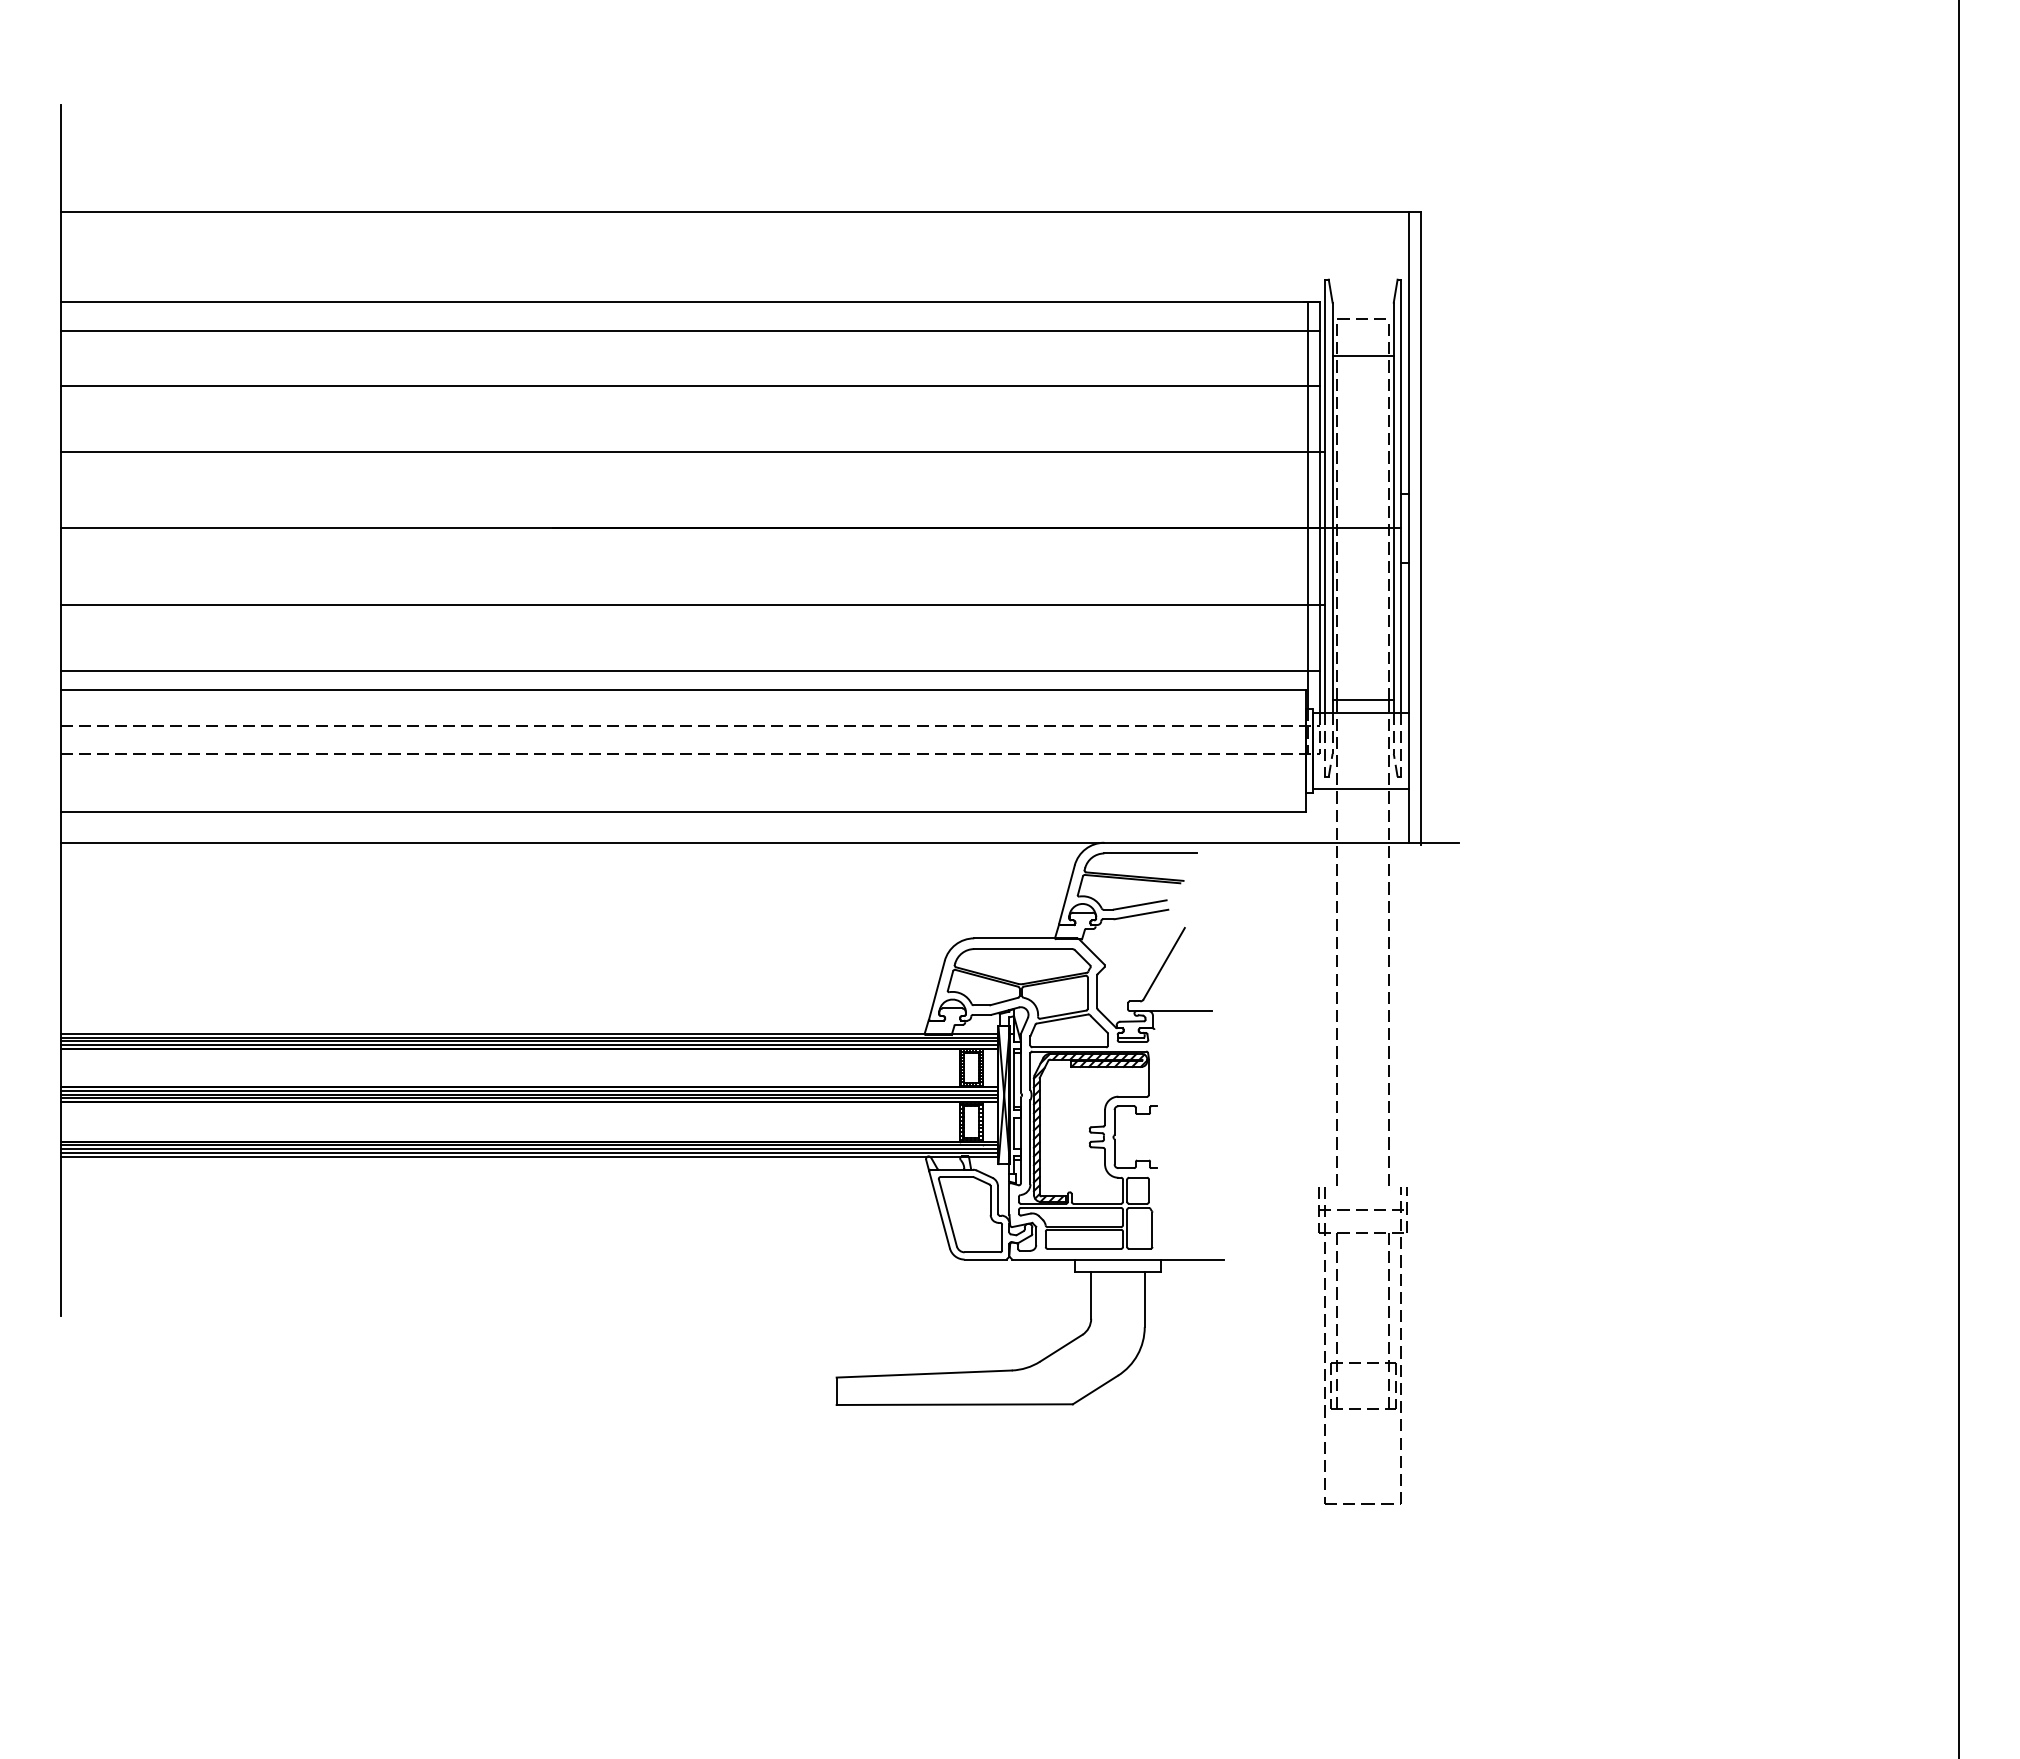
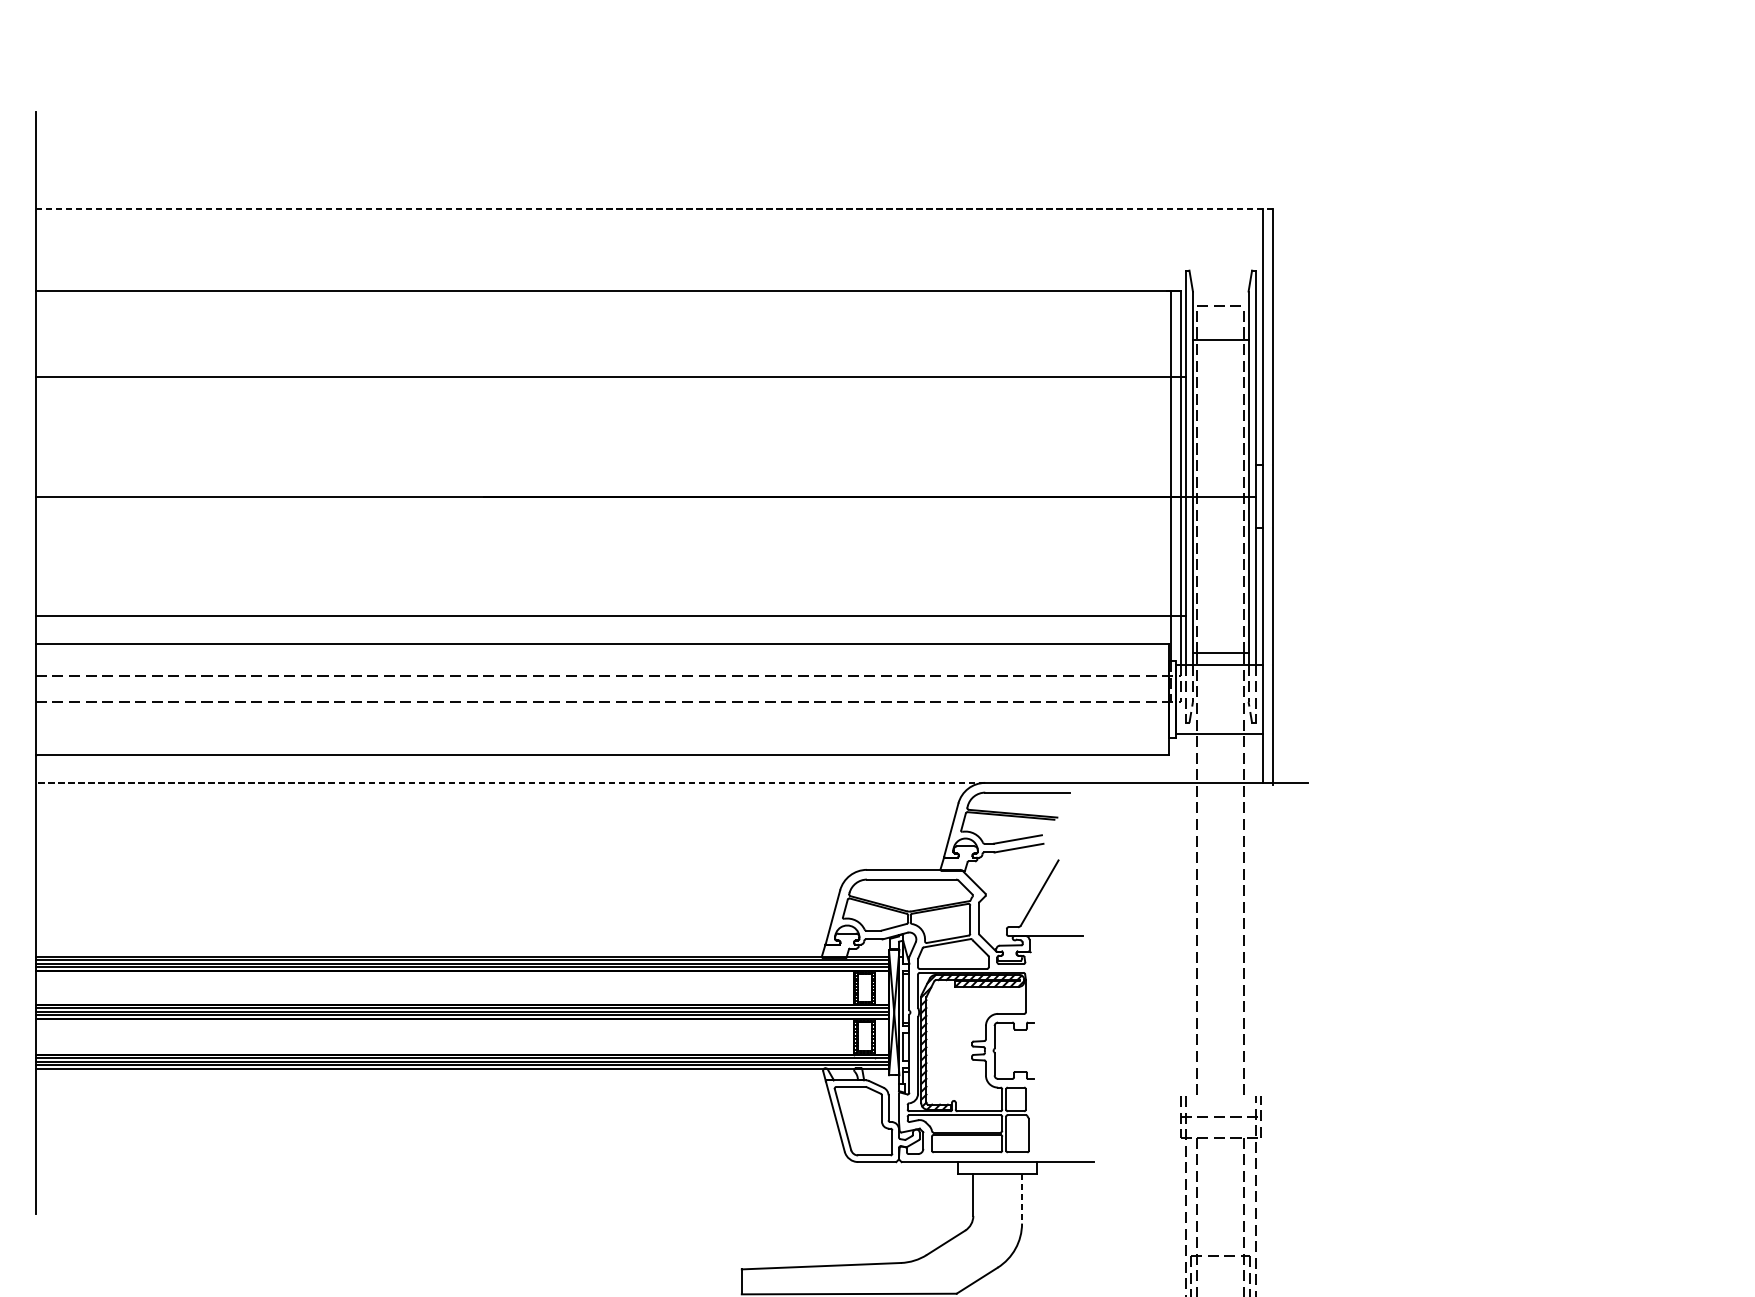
line: (740, 211) -> (654, 208), solid -> dashed
line: (689, 330) -> (607, 316), removed
line: (689, 385) -> (607, 366), removed
line: (692, 451) -> (610, 376), moved
line: (692, 604) -> (610, 616), moved
line: (689, 670) -> (607, 626), removed
line: (582, 842) -> (510, 782), solid -> dashed
line: (1144, 1300) -> (1021, 1199), solid -> dashed

